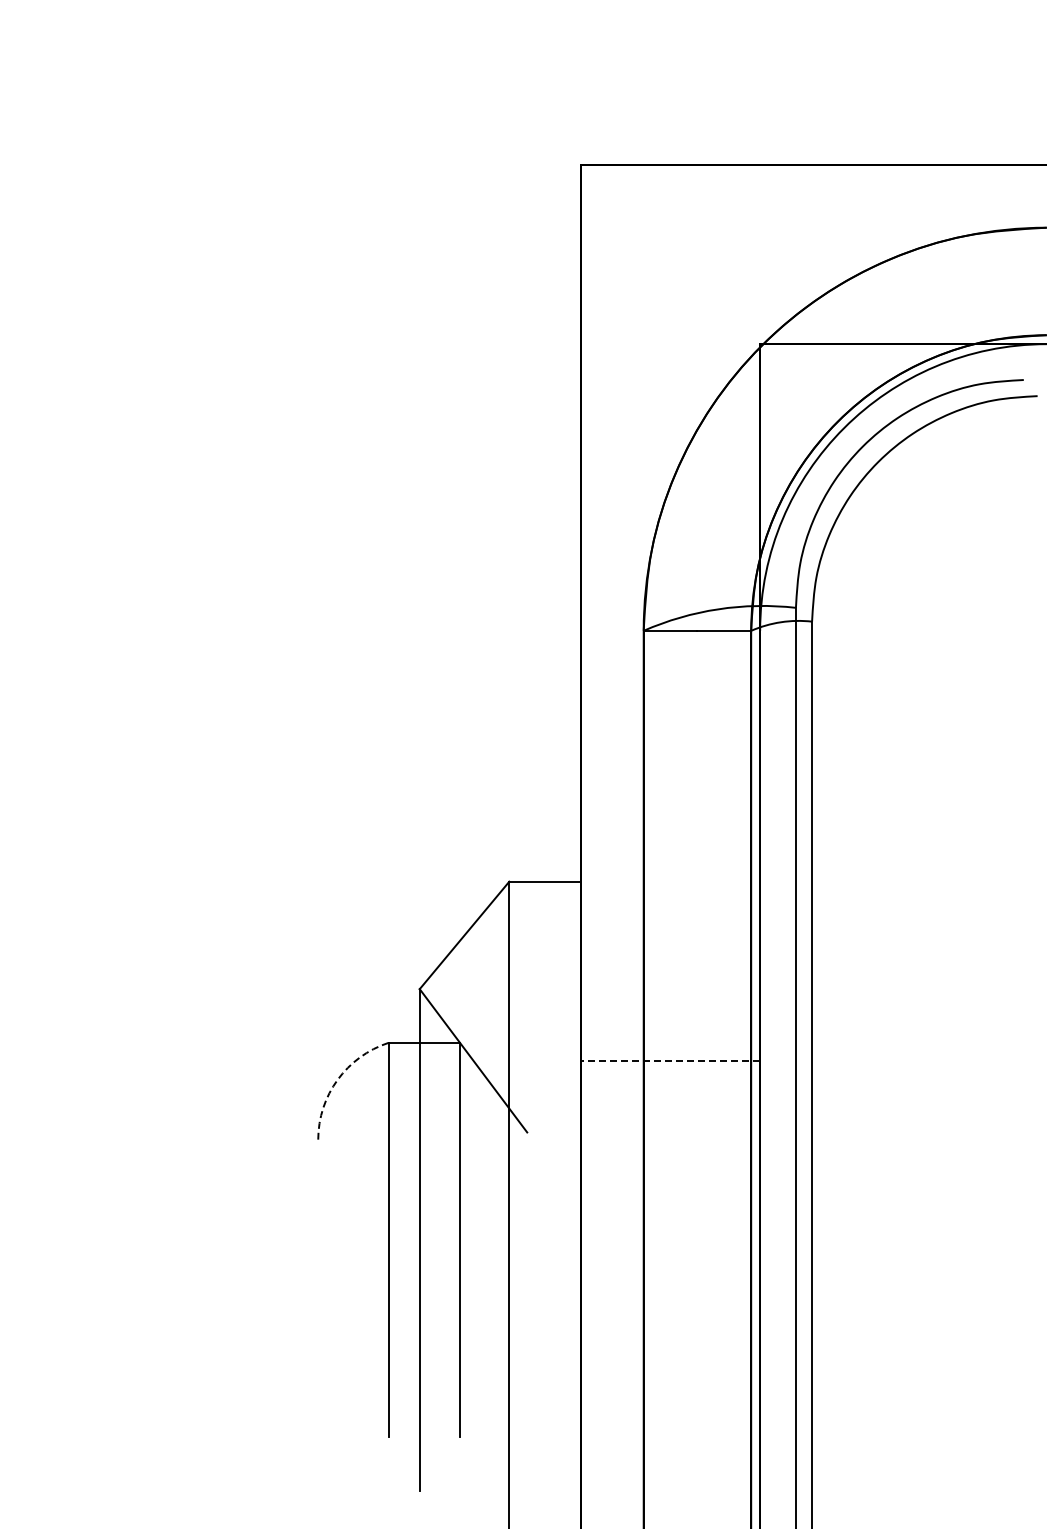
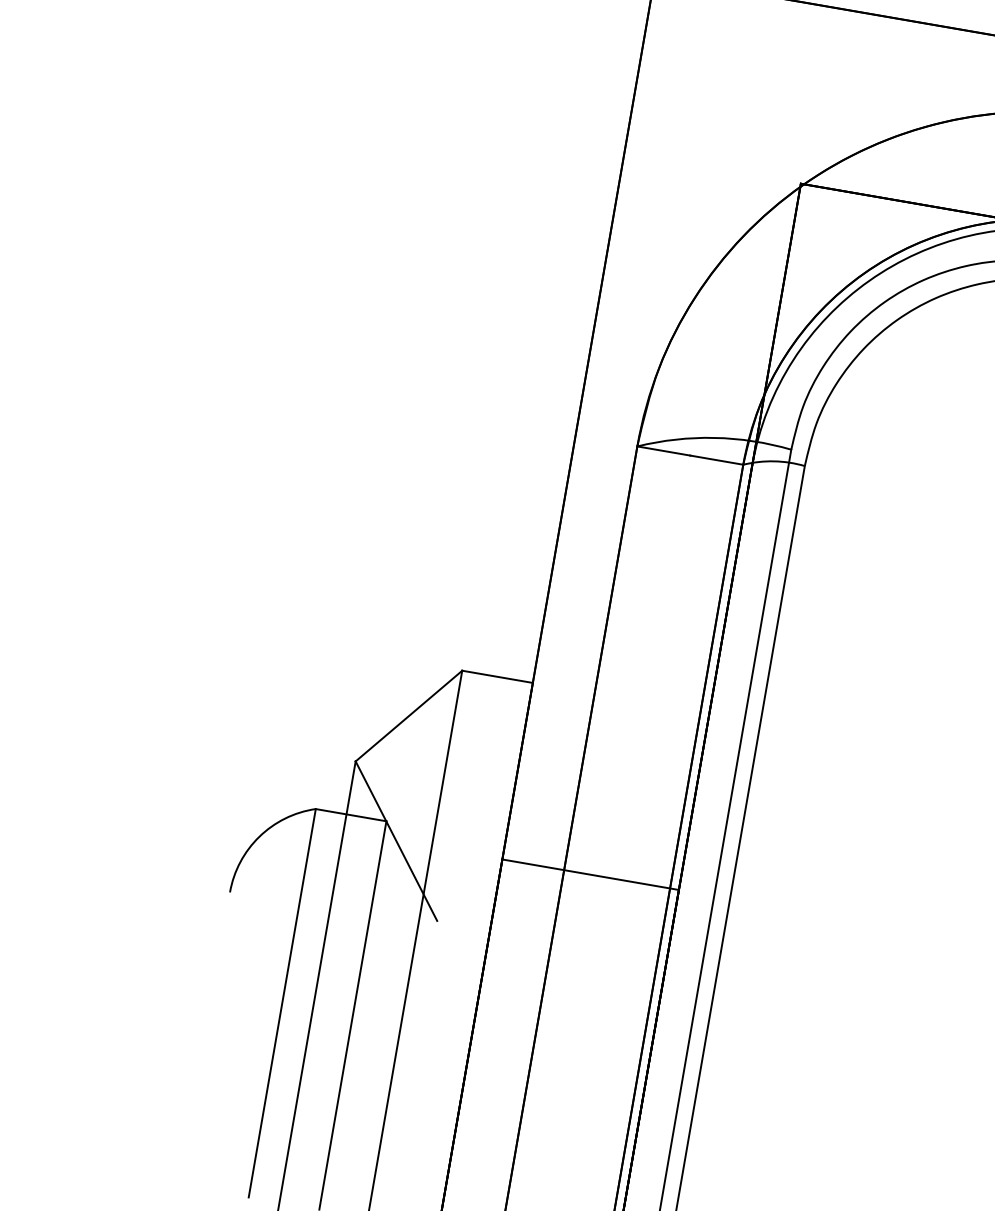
line: (670, 1060) -> (590, 874), dashed -> solid
arc: (337, 1079) -> (259, 836), dashed -> solid

